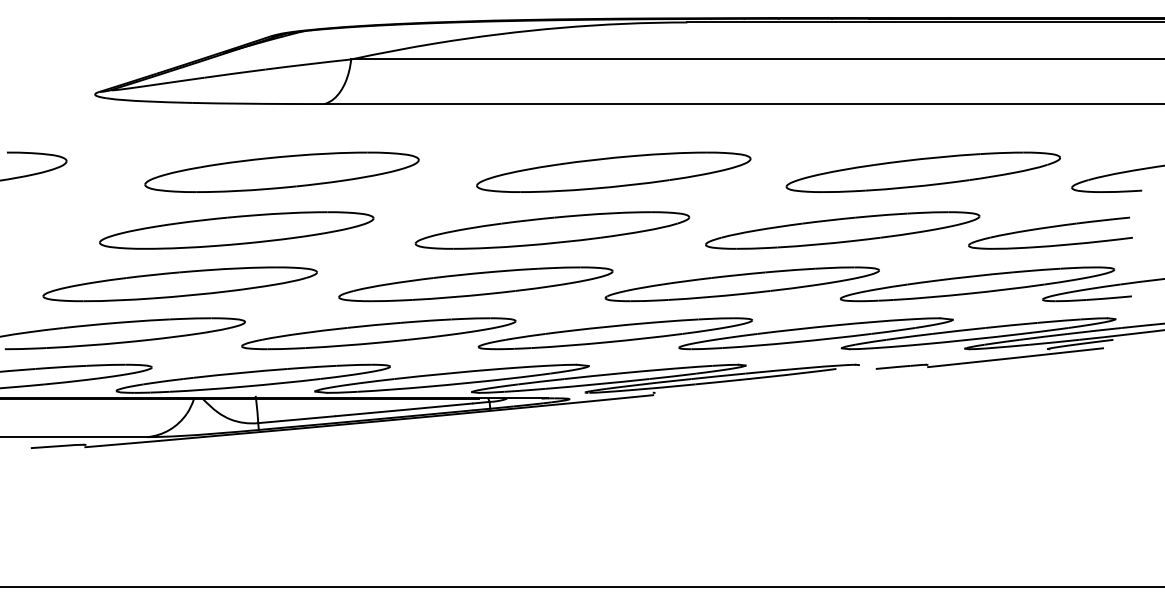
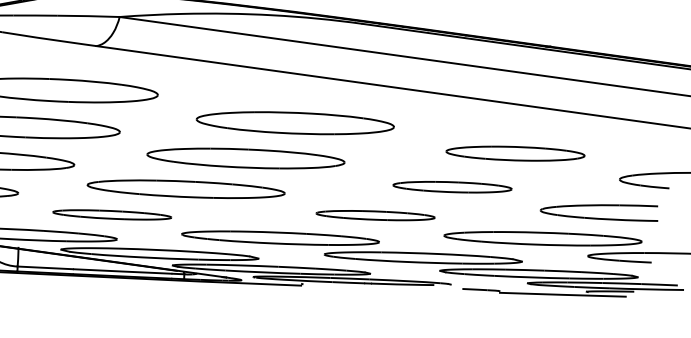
part: (922, 171) -> (515, 153), size x0.7
part: (842, 230) -> (452, 187), size x0.6
part: (741, 284) -> (375, 215), size x0.6
part: (378, 333) -> (112, 214), size x0.6

